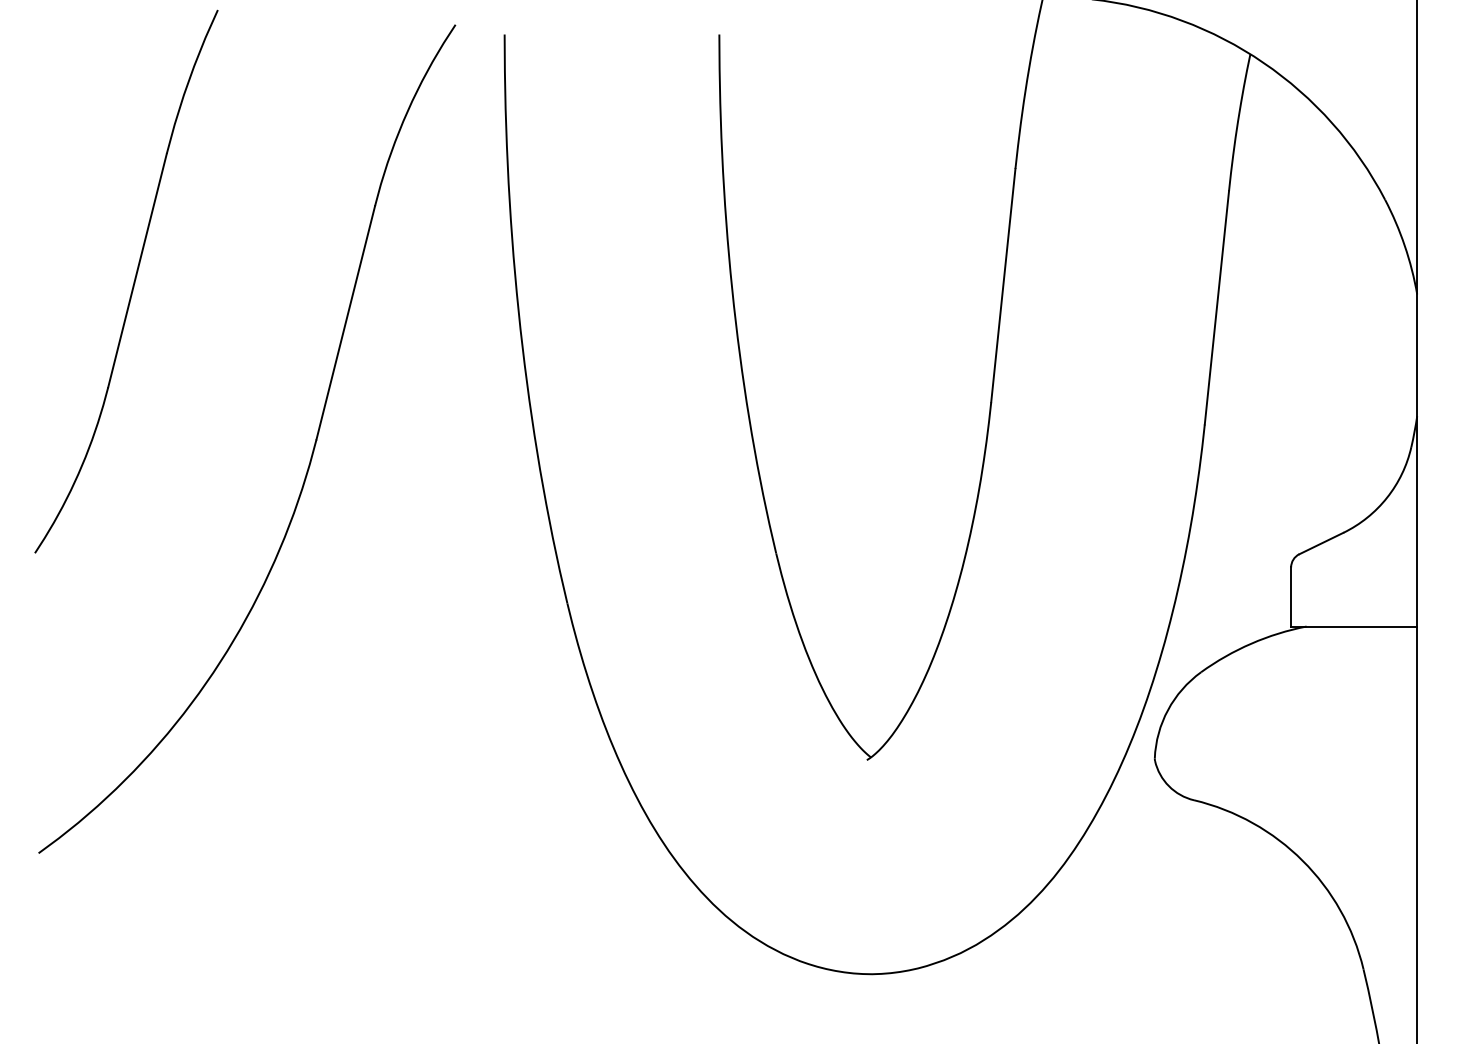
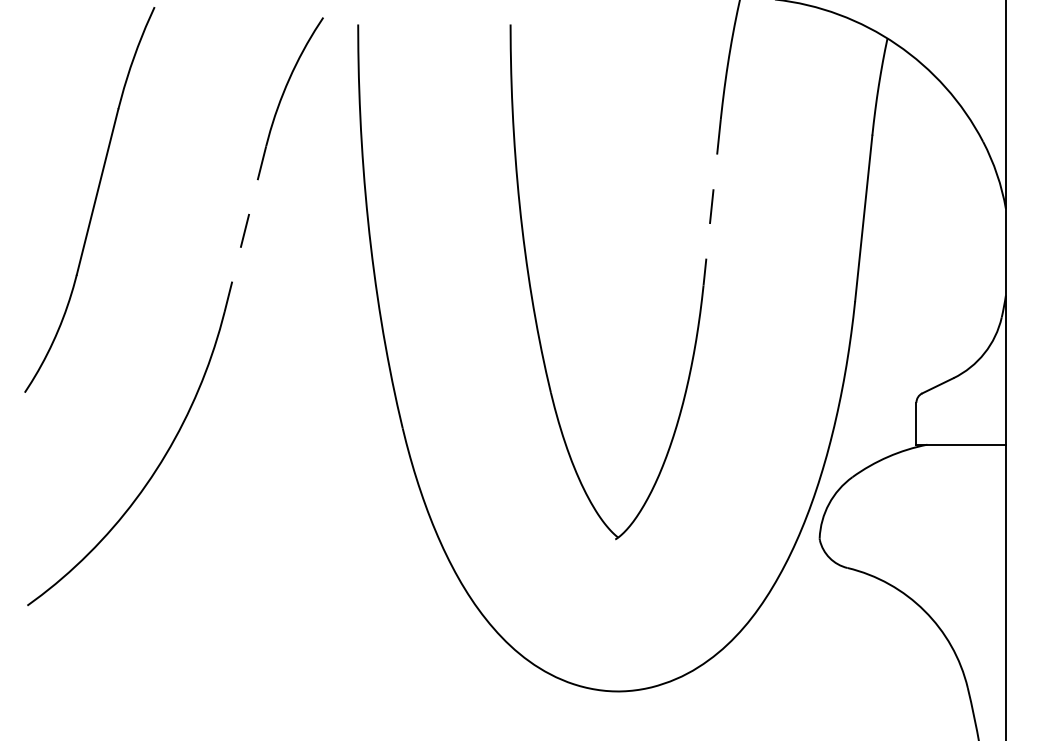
line: (1003, 286) -> (712, 203), solid -> dashed
line: (345, 323) -> (245, 229), solid -> dashed

